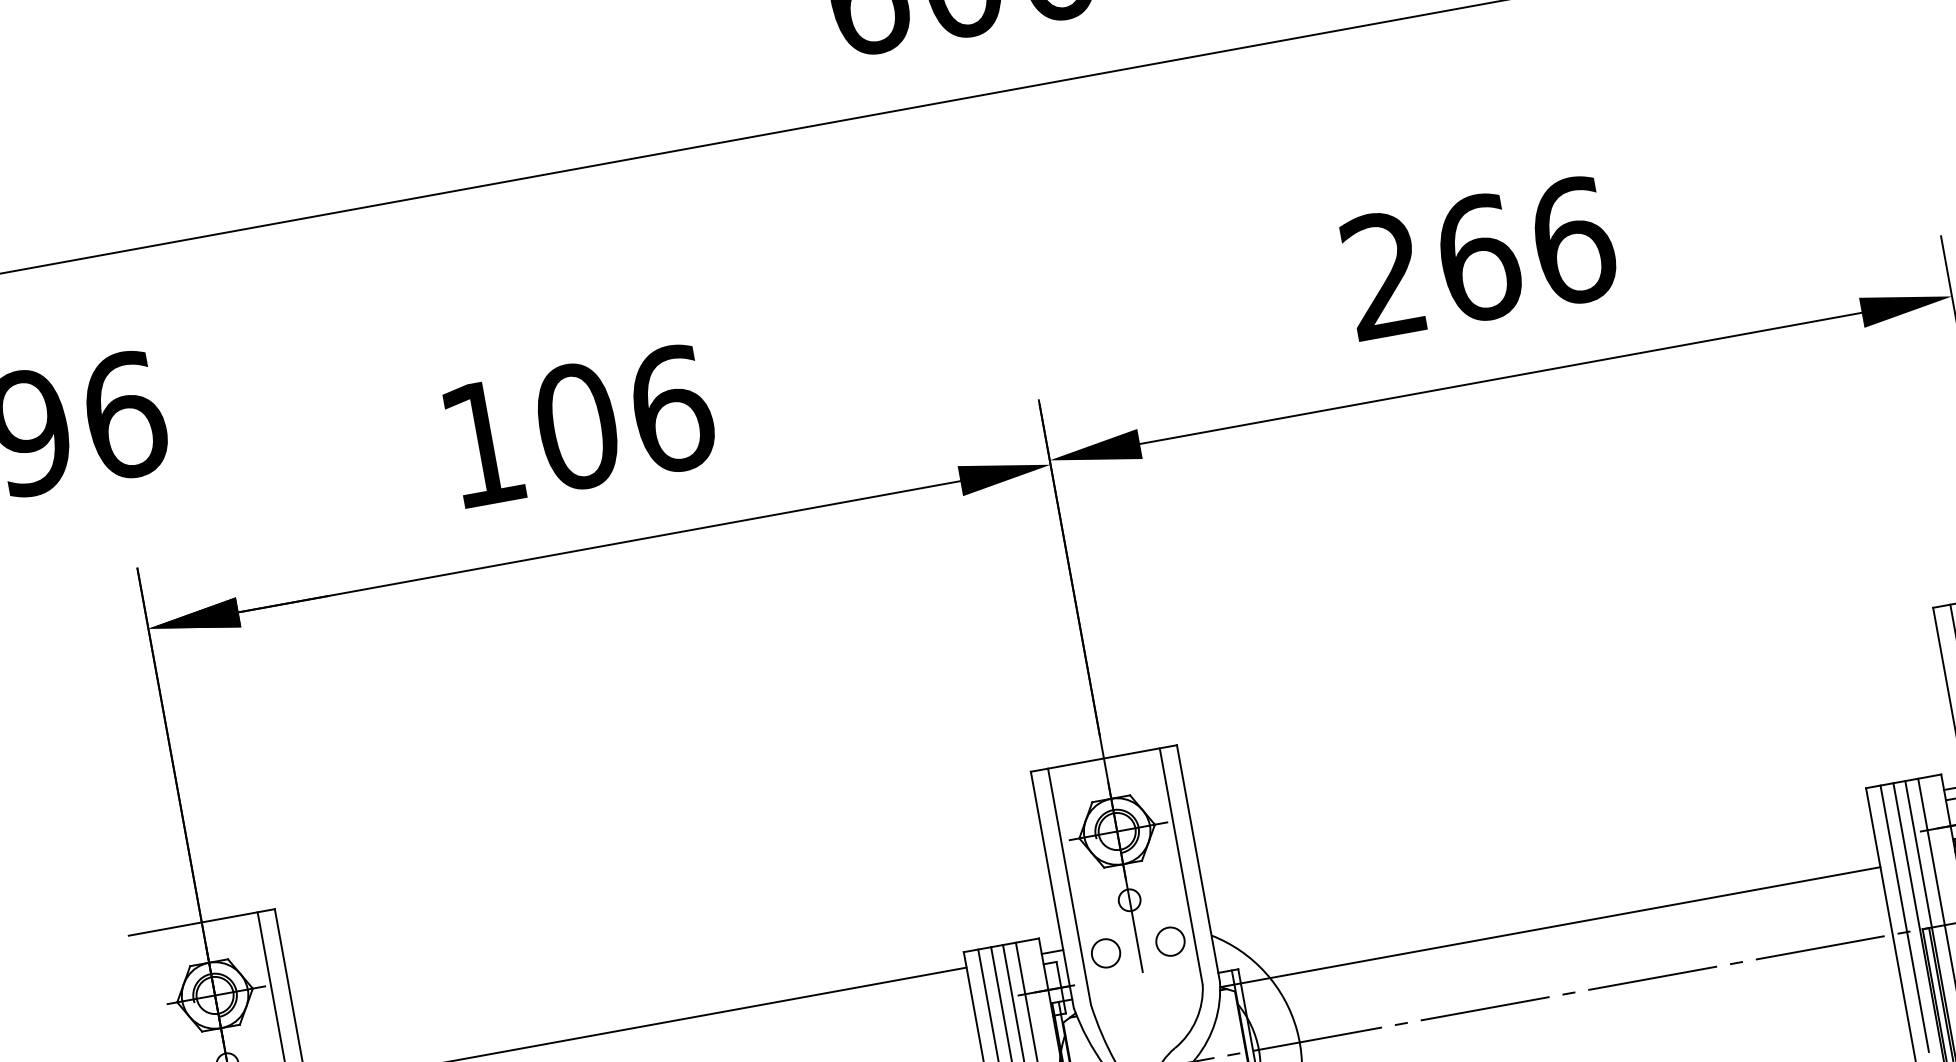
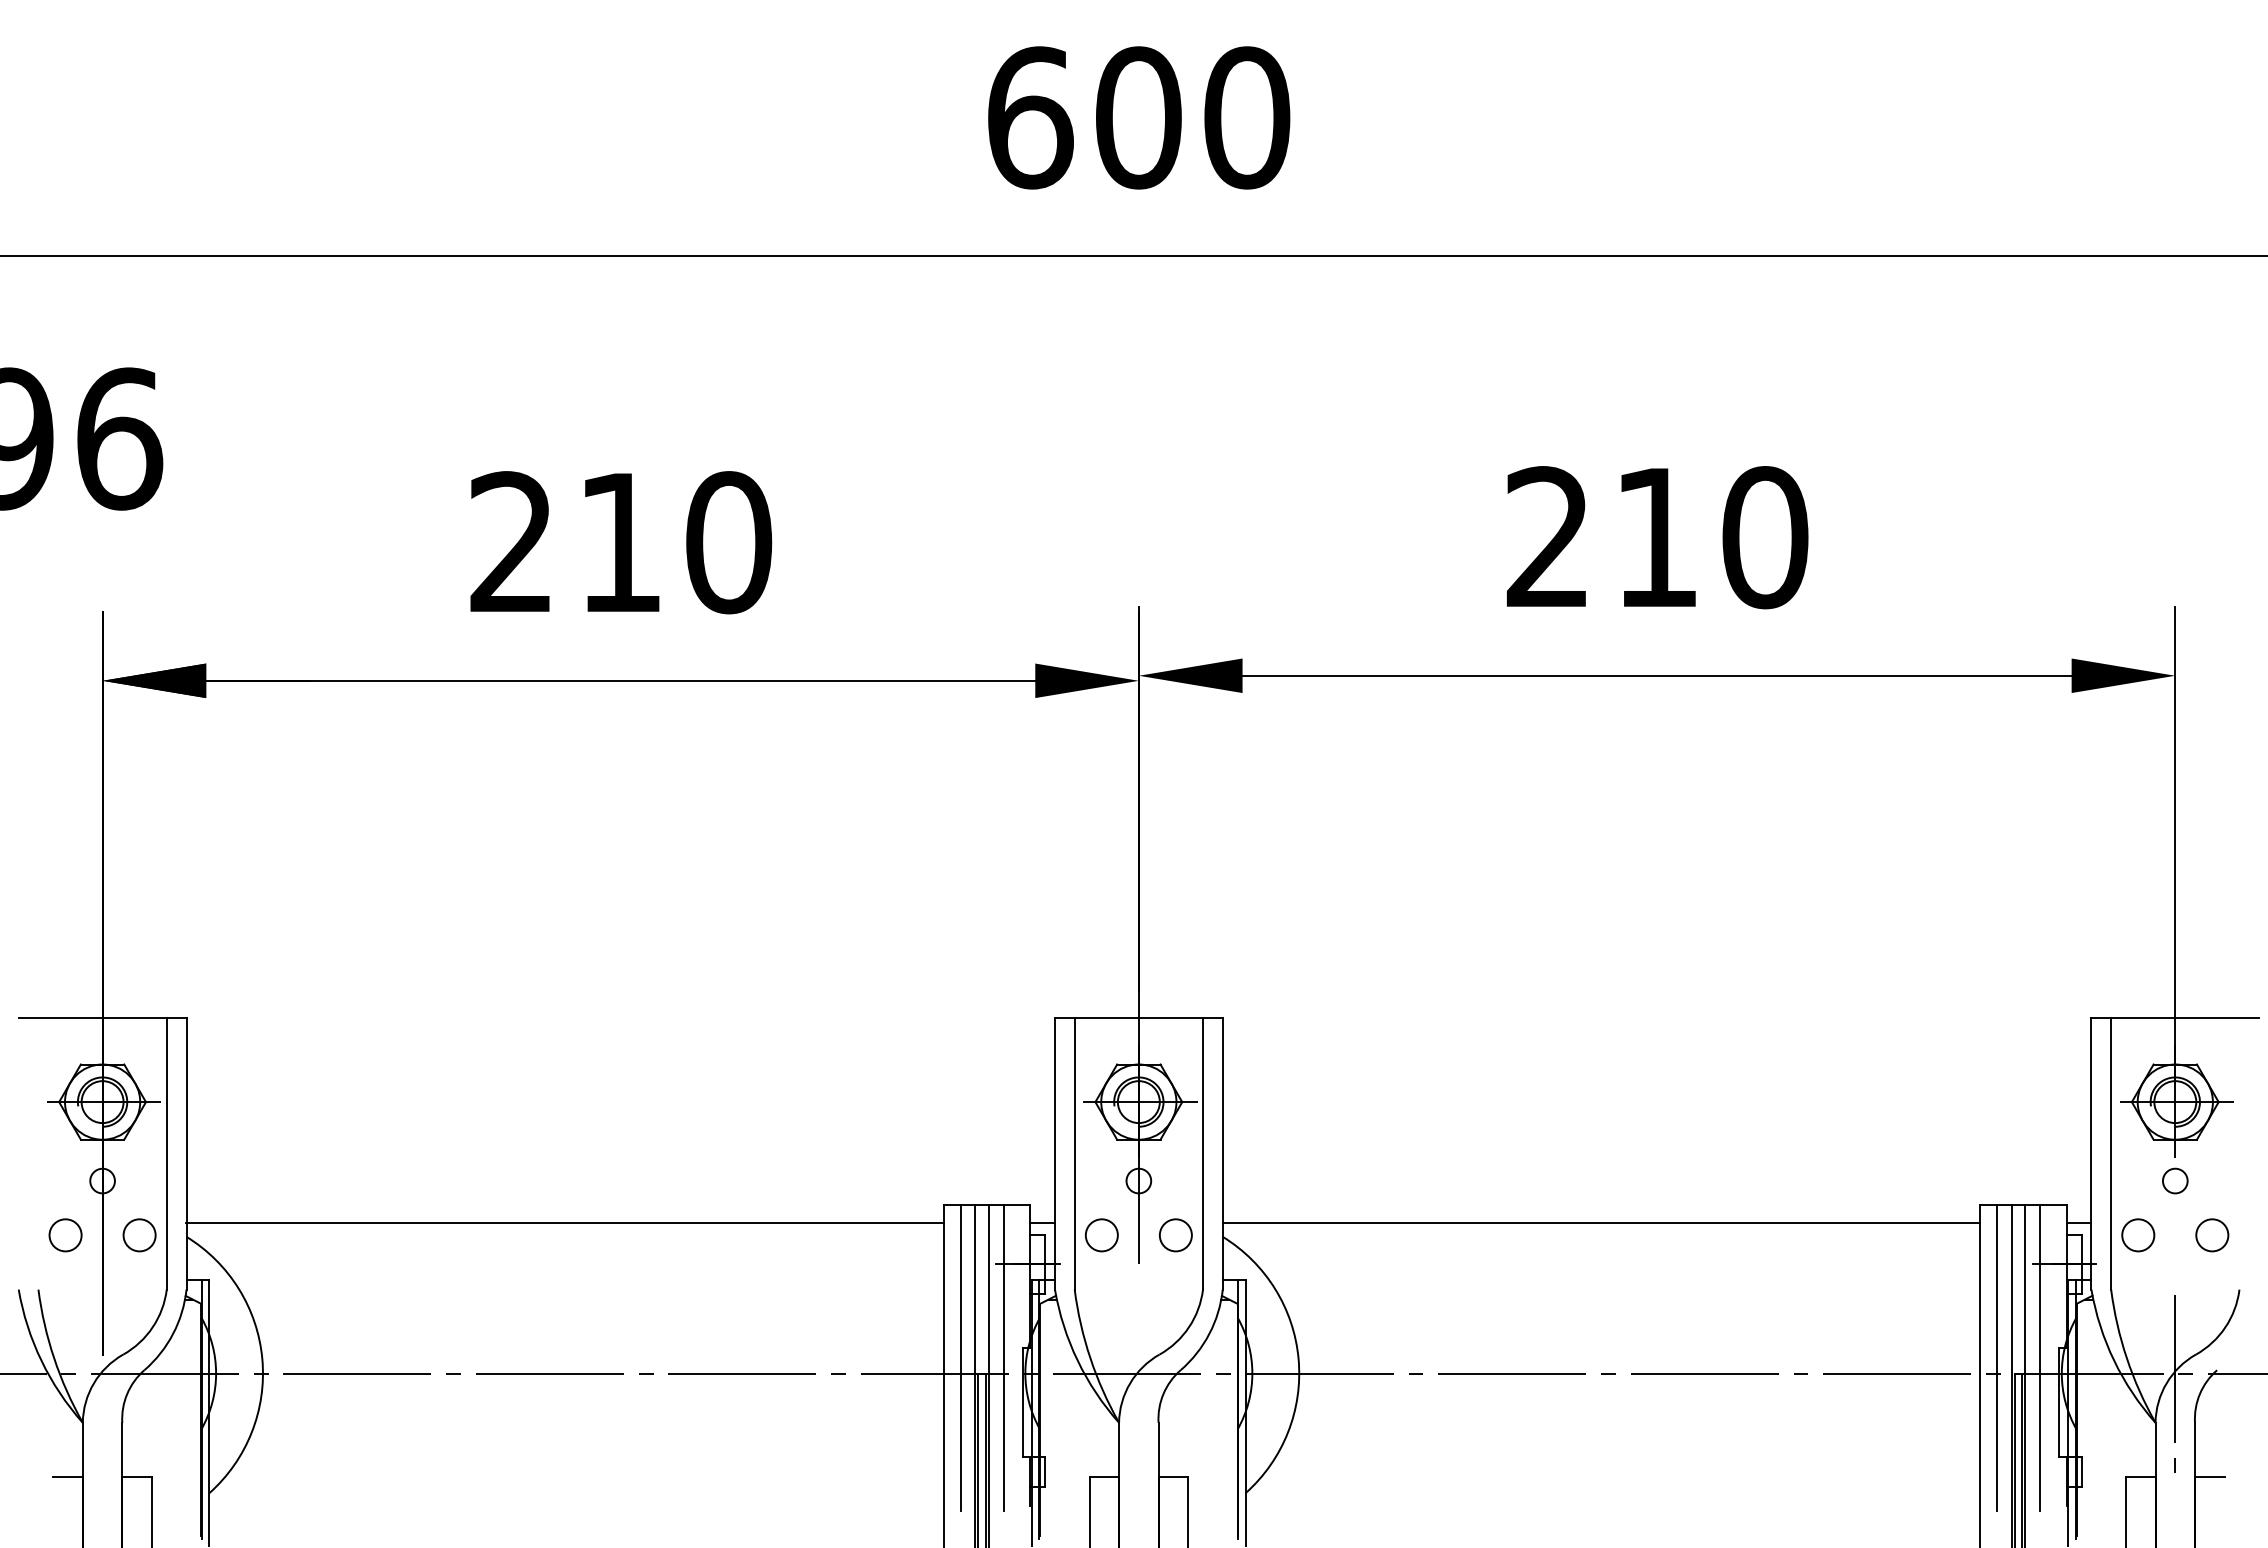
text: (1526, 249) -> (1711, 537), 266 -> 210
text: (578, 426) -> (621, 542), 106 -> 210
line: (1550, 927) -> (1601, 1223), moved

